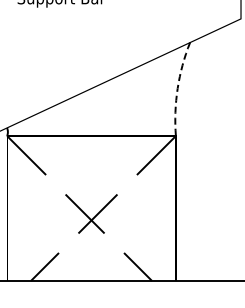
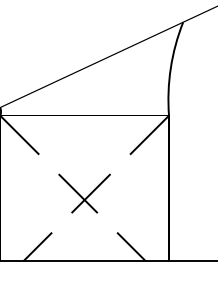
arc: (177, 88) -> (170, 68), dashed -> solid

